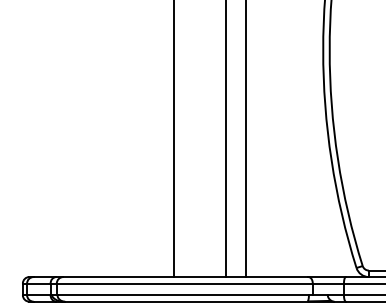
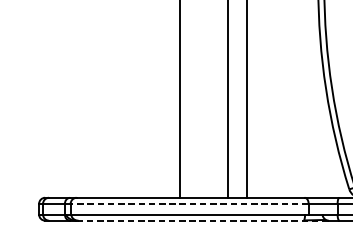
line: (184, 283) -> (189, 203), solid -> dashed
line: (199, 301) -> (203, 220), solid -> dashed

